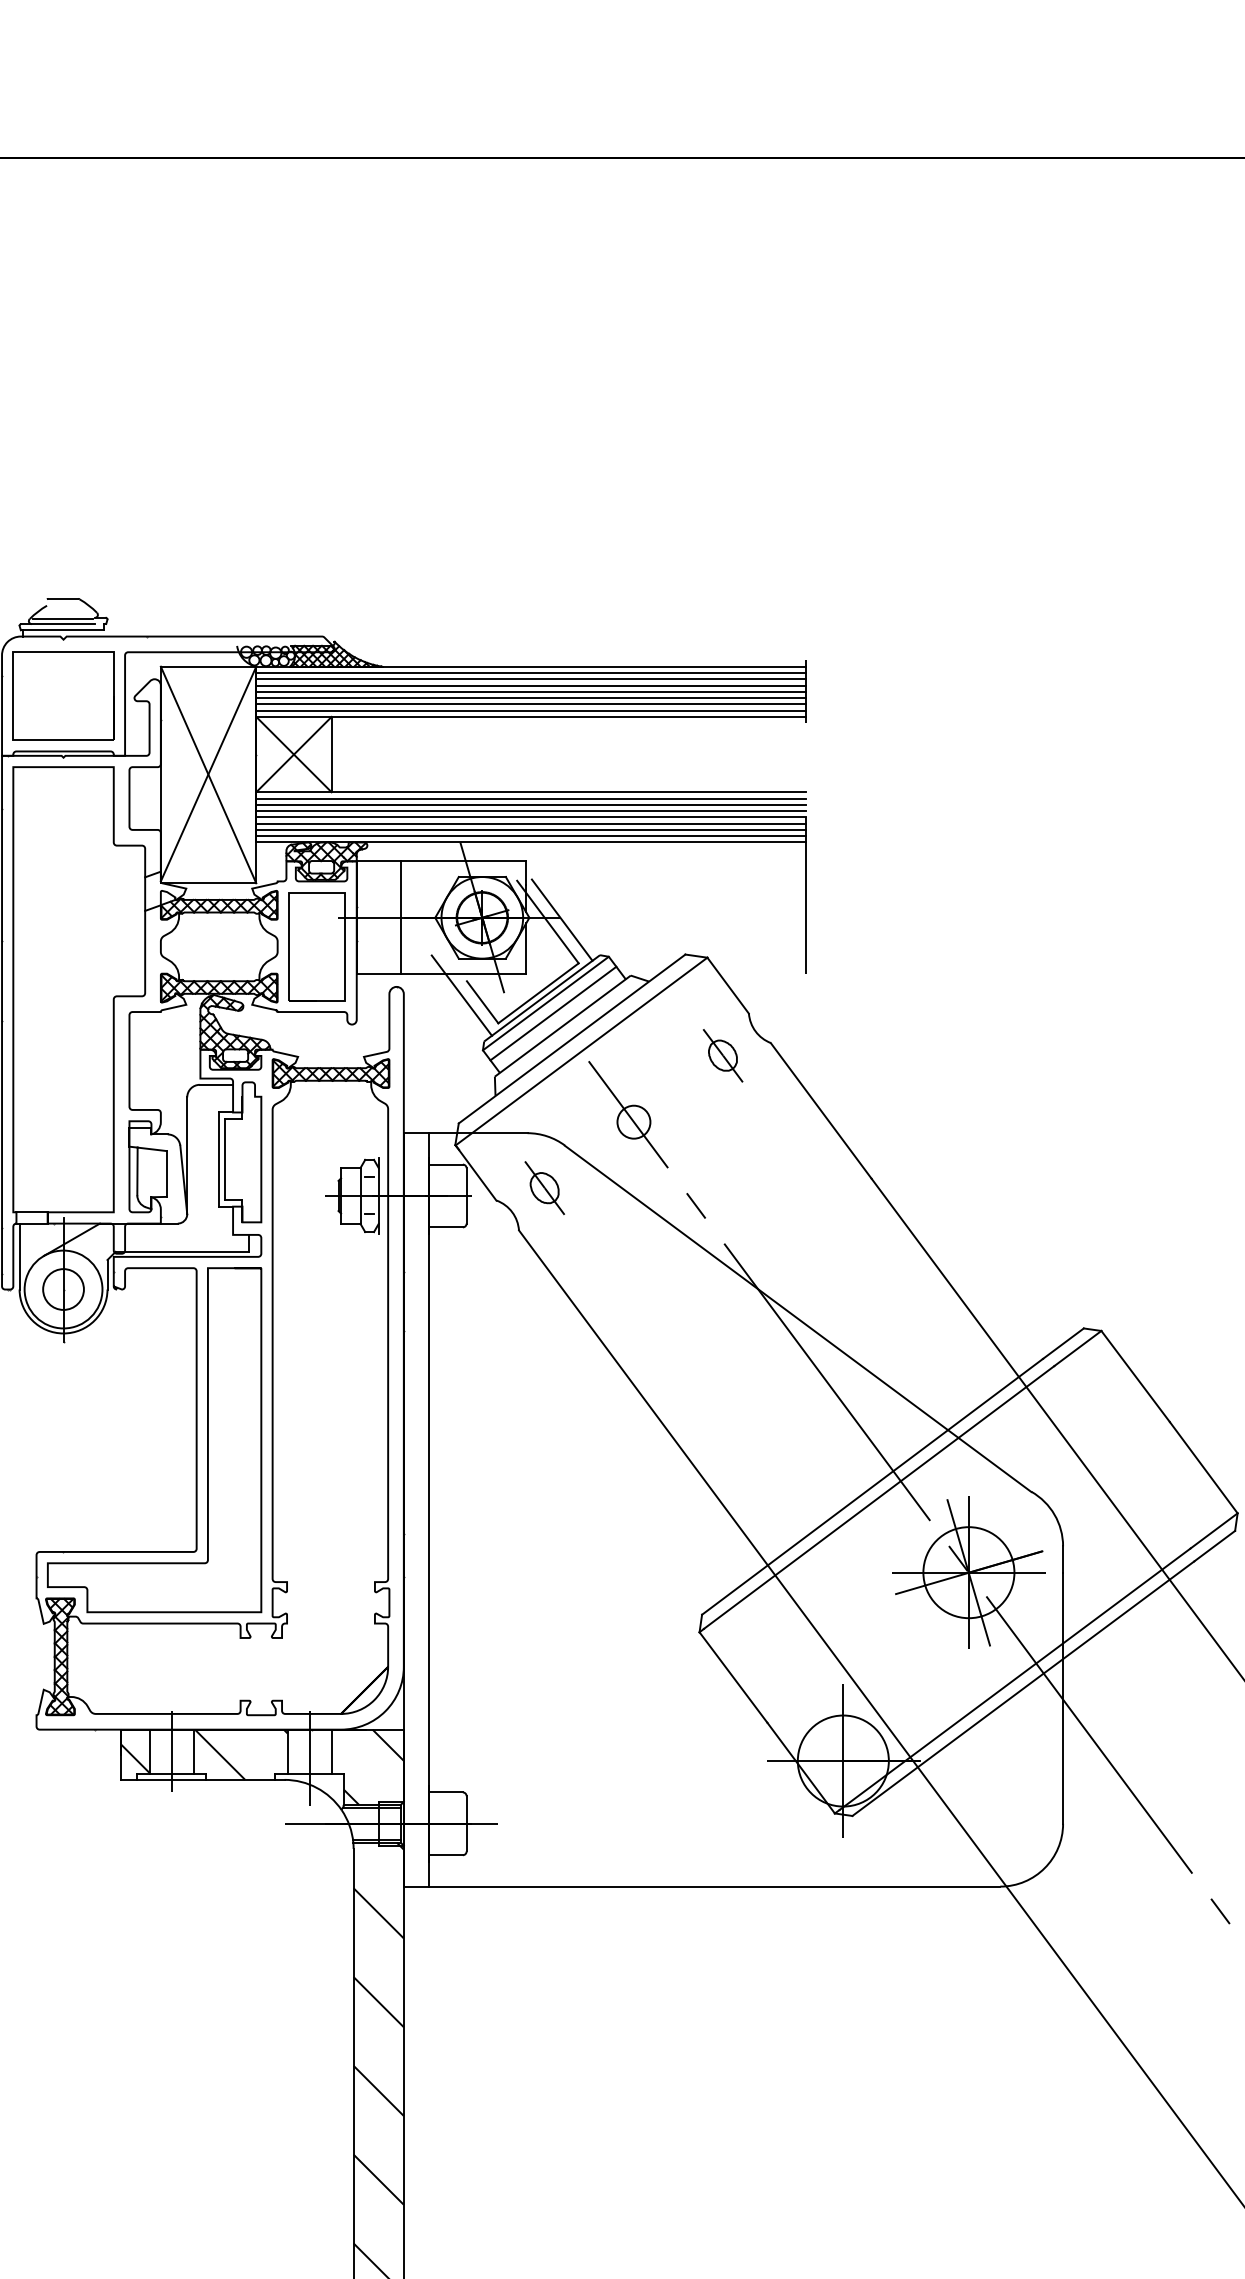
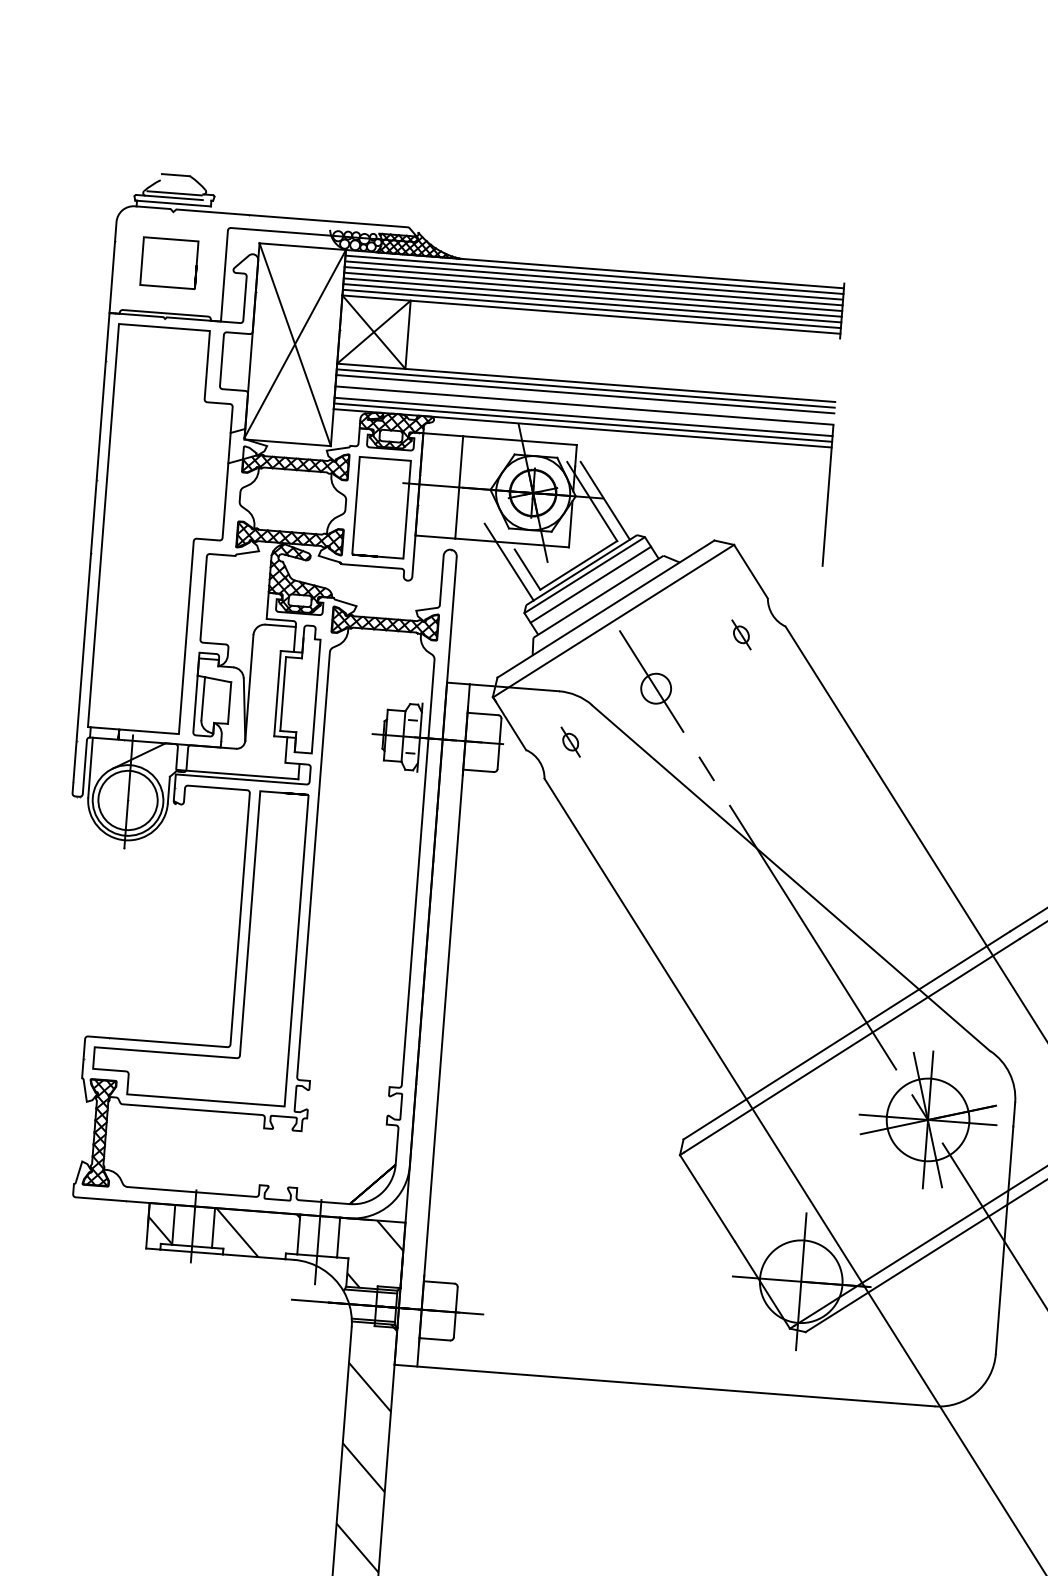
part: (63, 695) -> (169, 262), size x0.6
line: (531, 811) -> (585, 400), removed
line: (531, 823) -> (584, 411), removed
part: (722, 1055) -> (740, 634), size x0.6
part: (544, 1187) -> (570, 741), size x0.6
circle: (63, 1289) -> (128, 800), size x1.6

